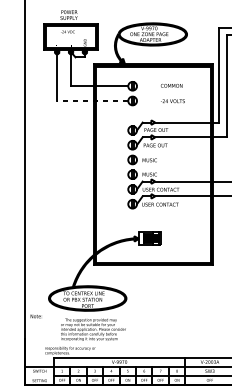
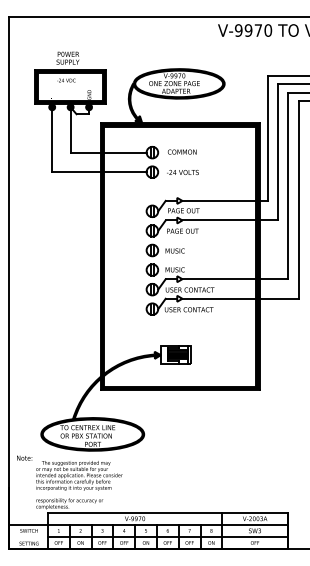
text: (171, 85) -> (182, 151), moved
line: (92, 101) -> (98, 172), dashed -> solid
text: (172, 101) -> (182, 172), moved
text: (93, 329) -> (79, 475), moved

